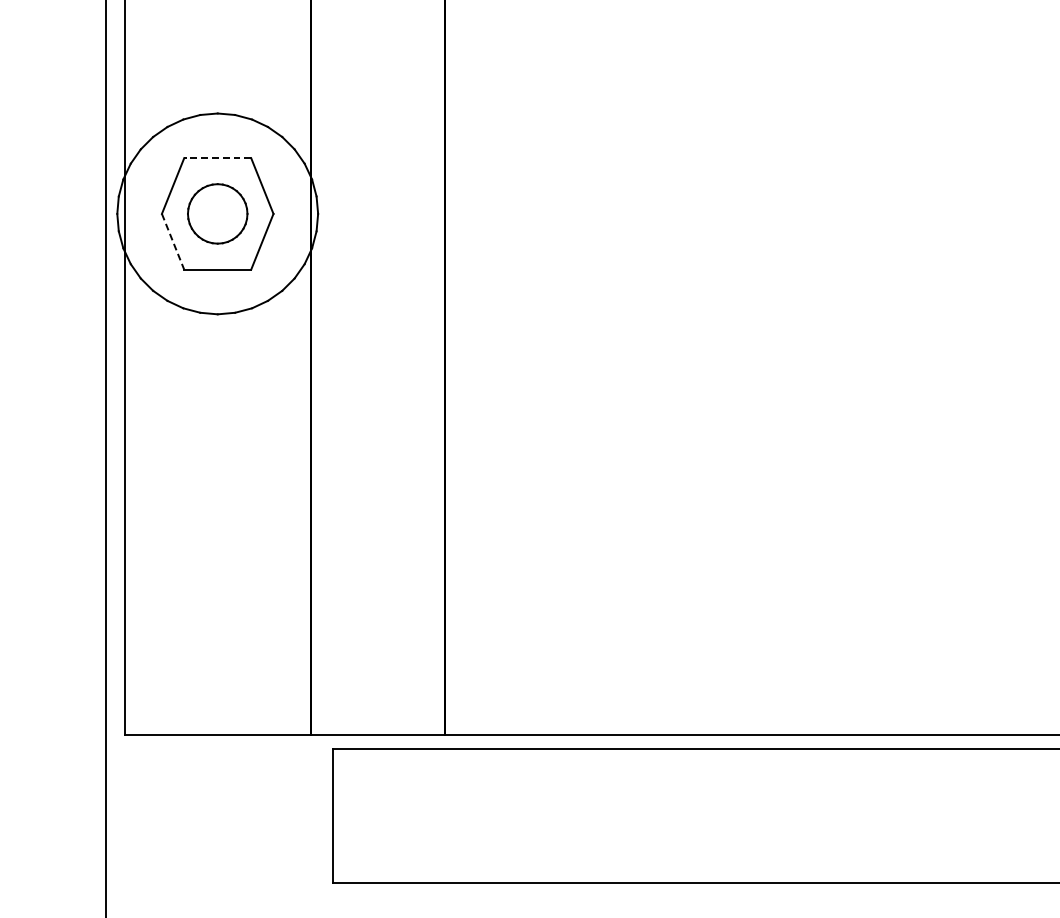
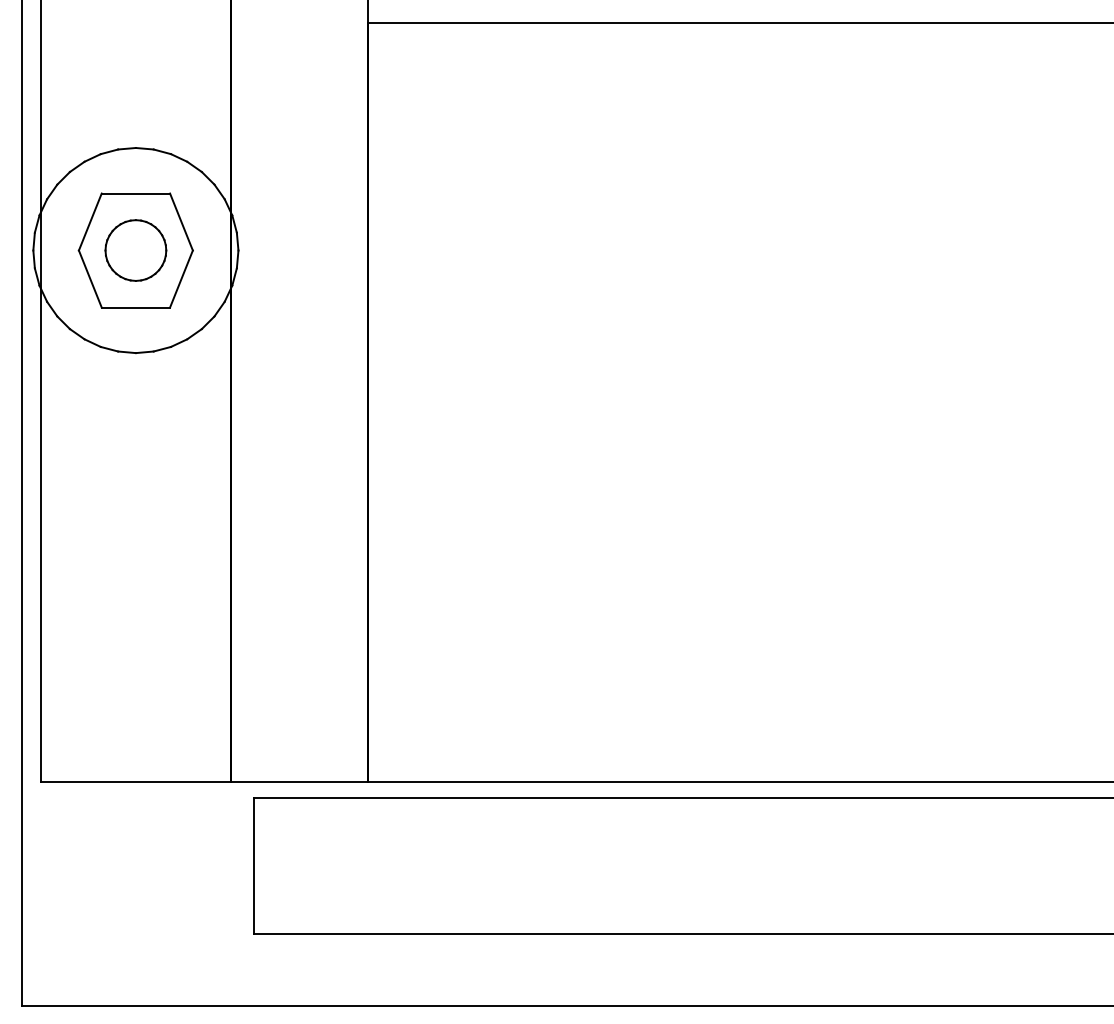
line: (217, 158) -> (135, 193), dashed -> solid
line: (173, 242) -> (90, 279), dashed -> solid

